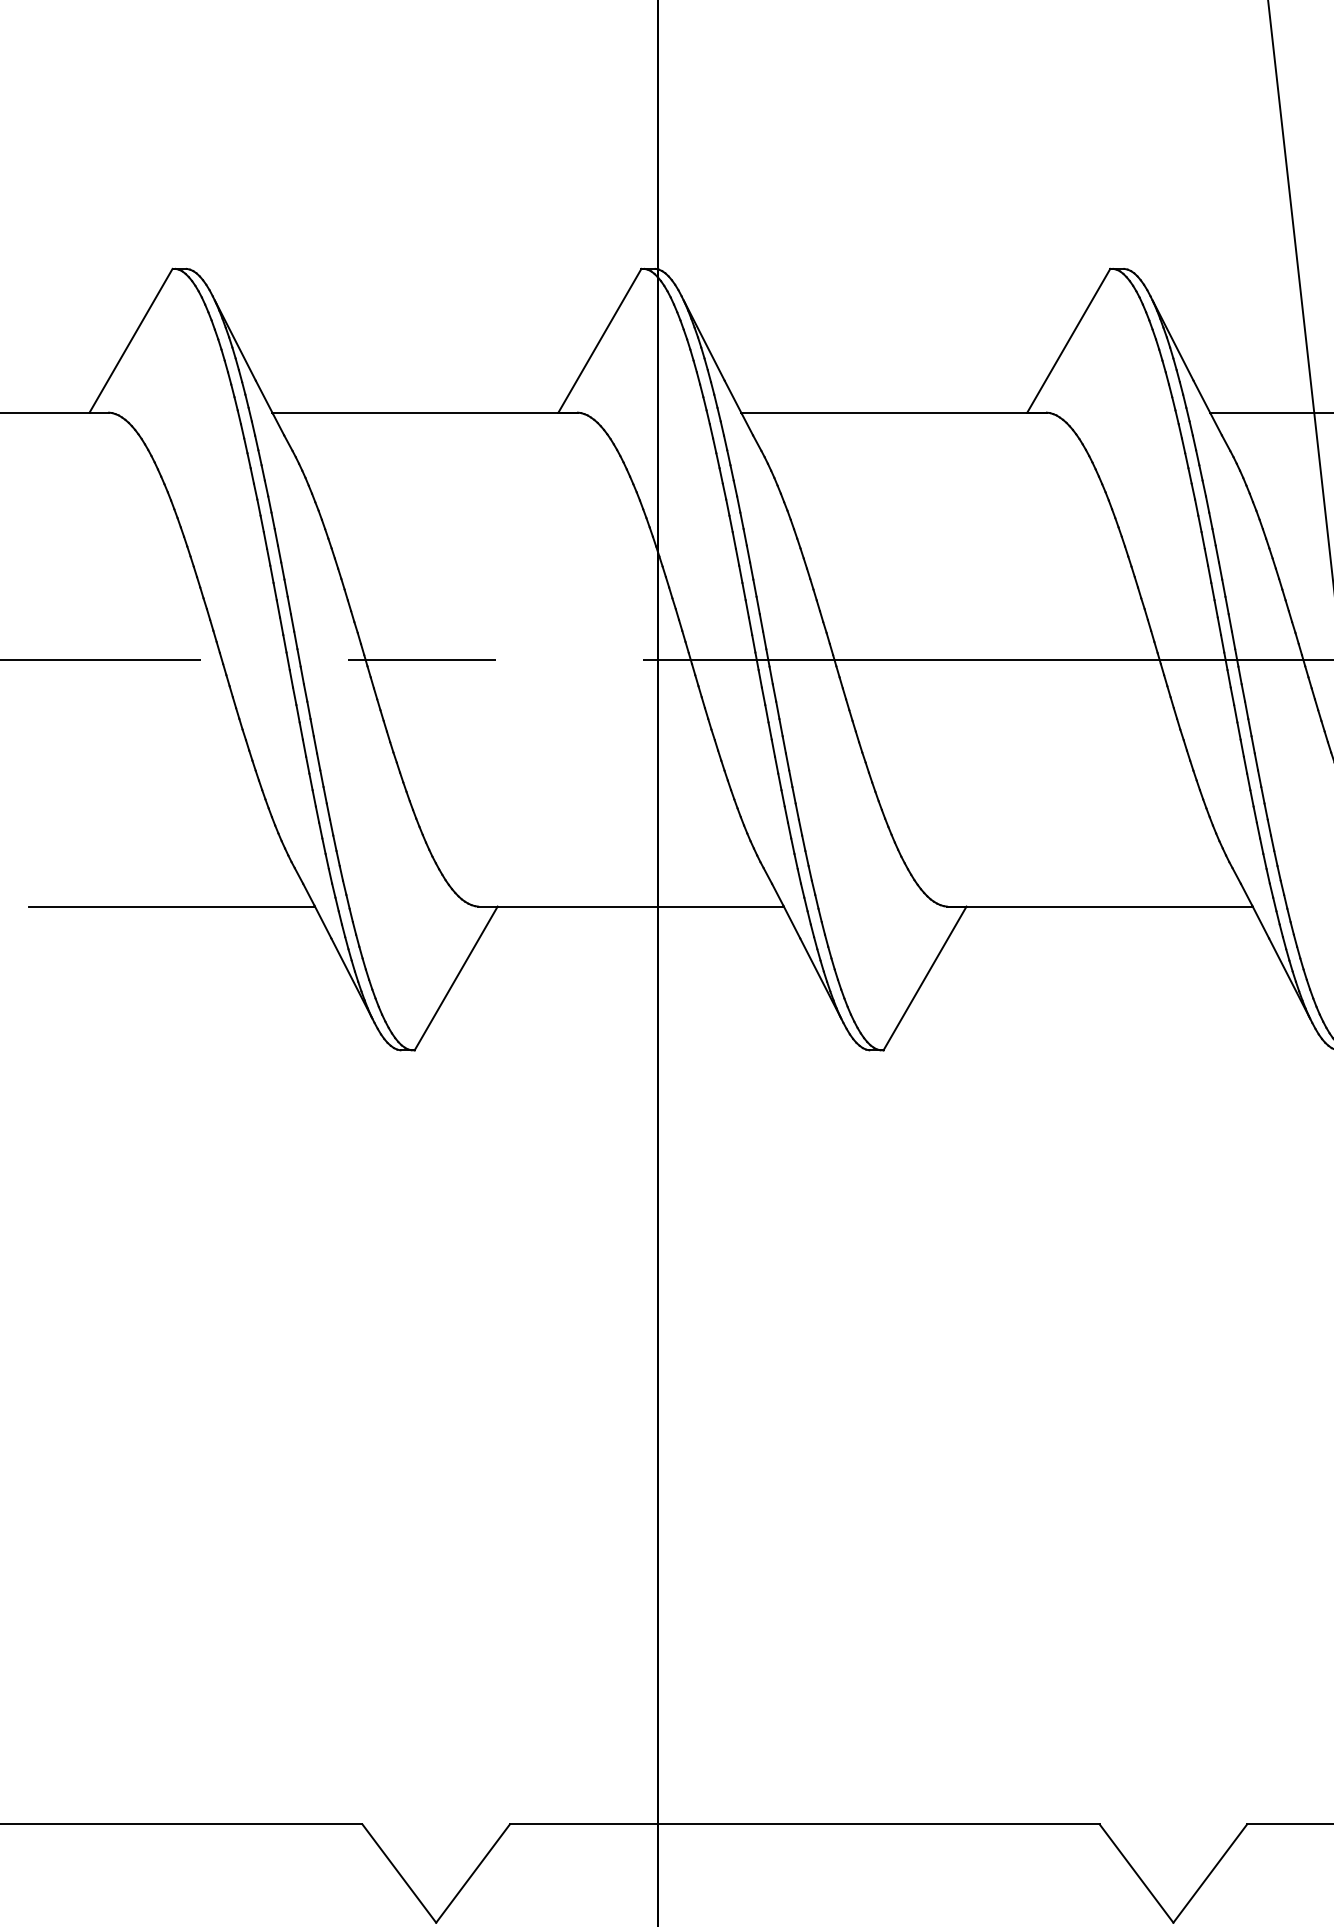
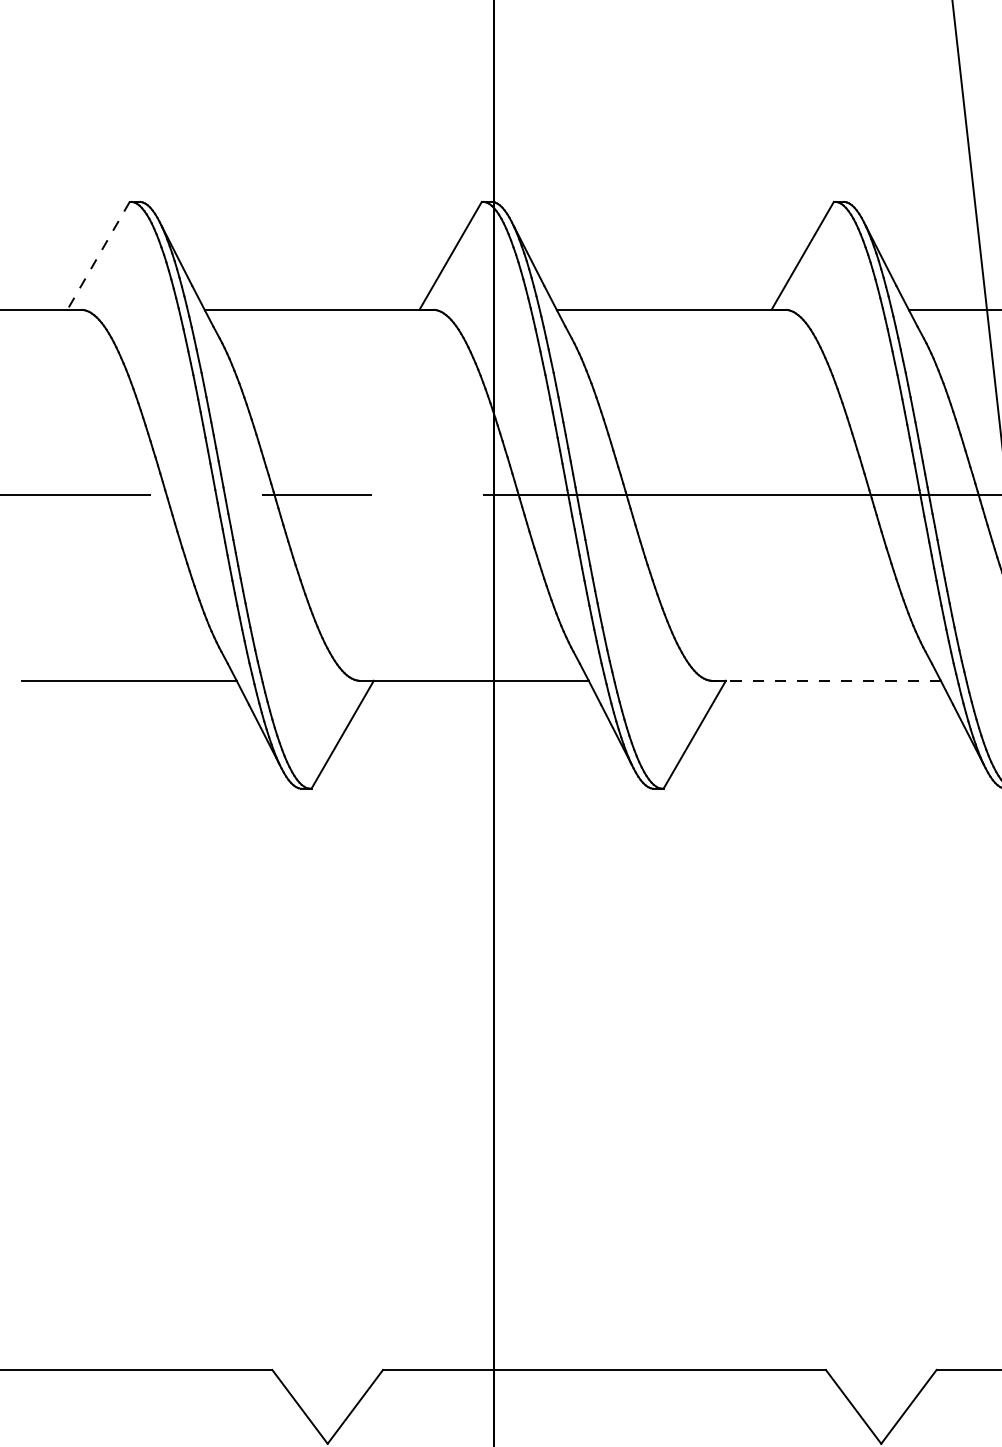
line: (130, 341) -> (98, 256), solid -> dashed
line: (1099, 906) -> (825, 680), solid -> dashed

